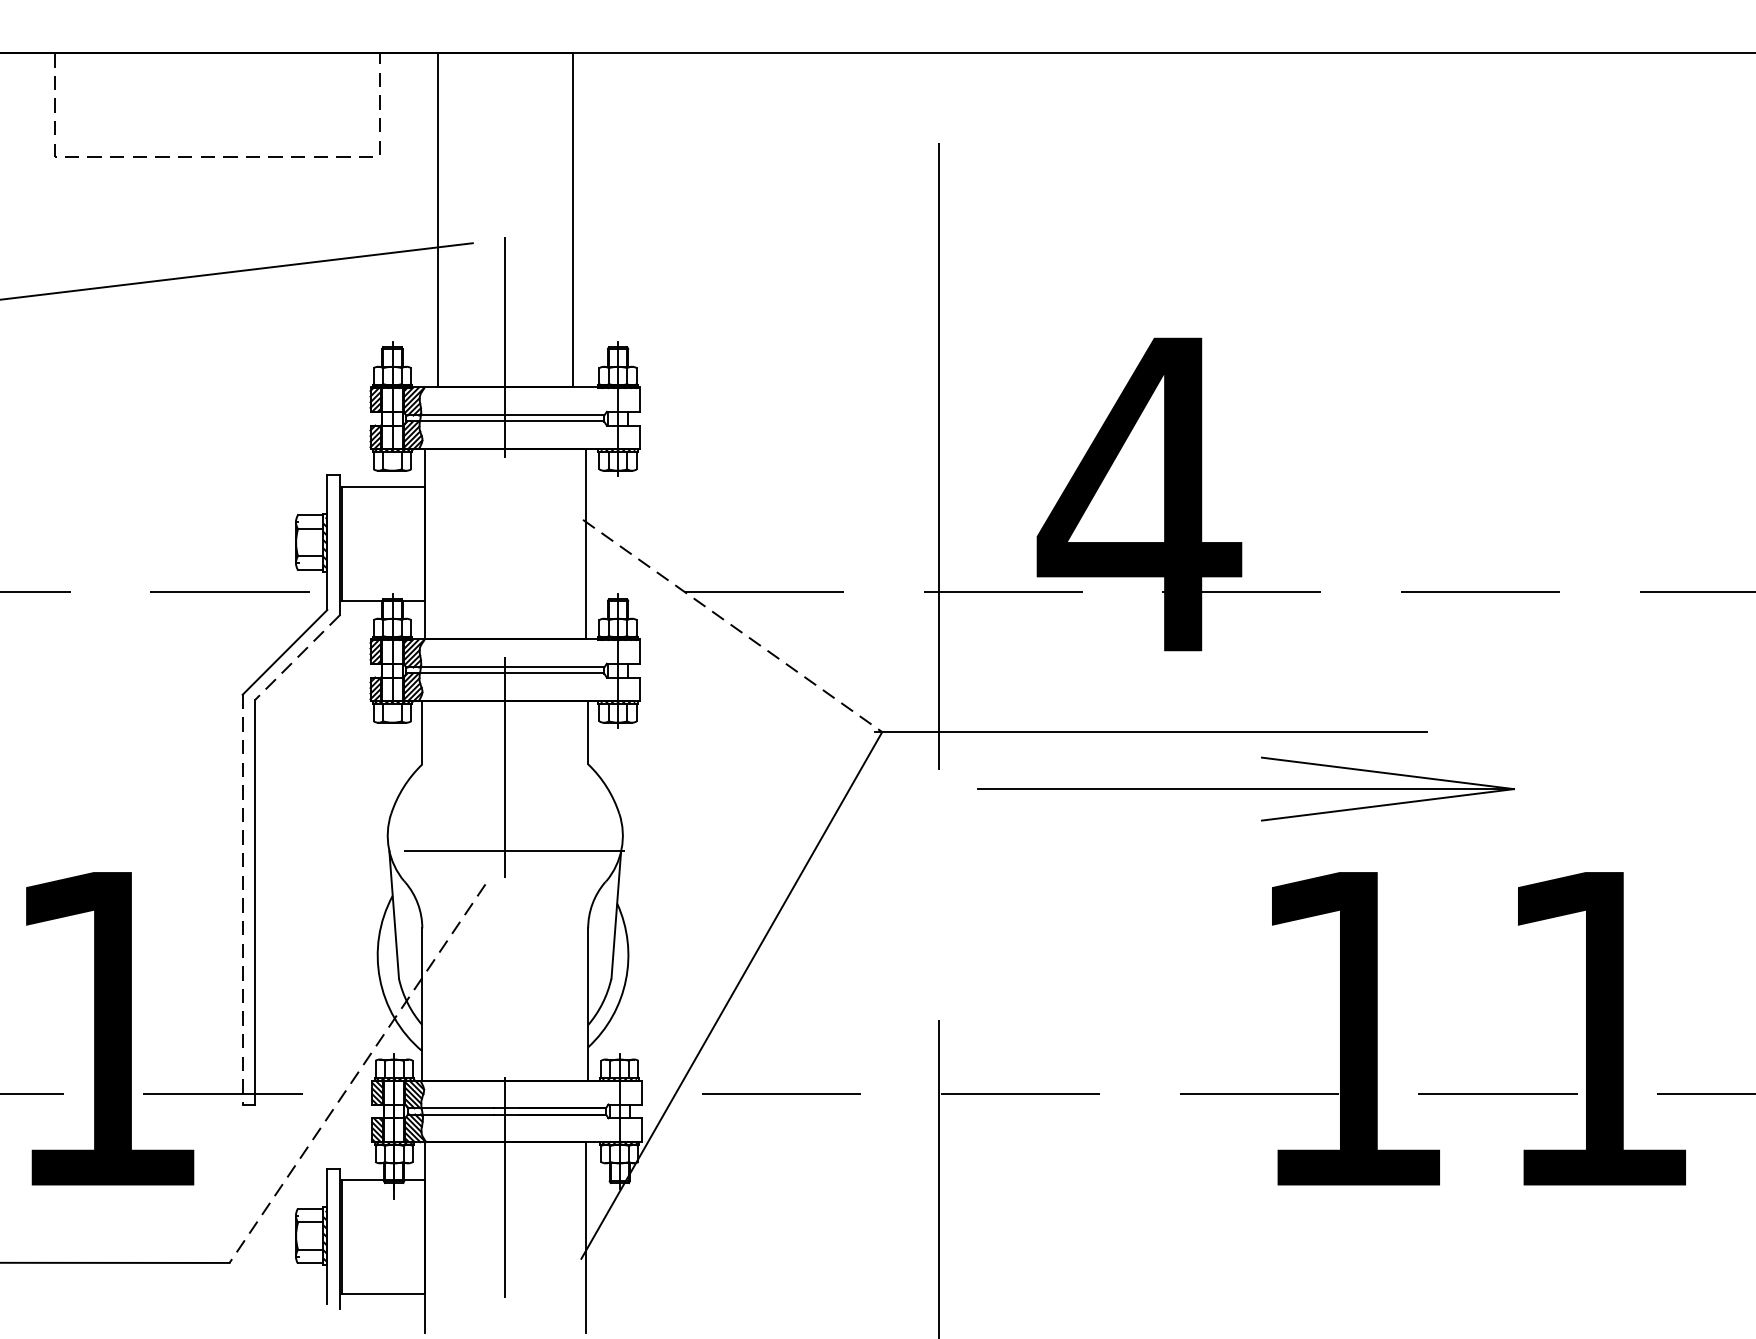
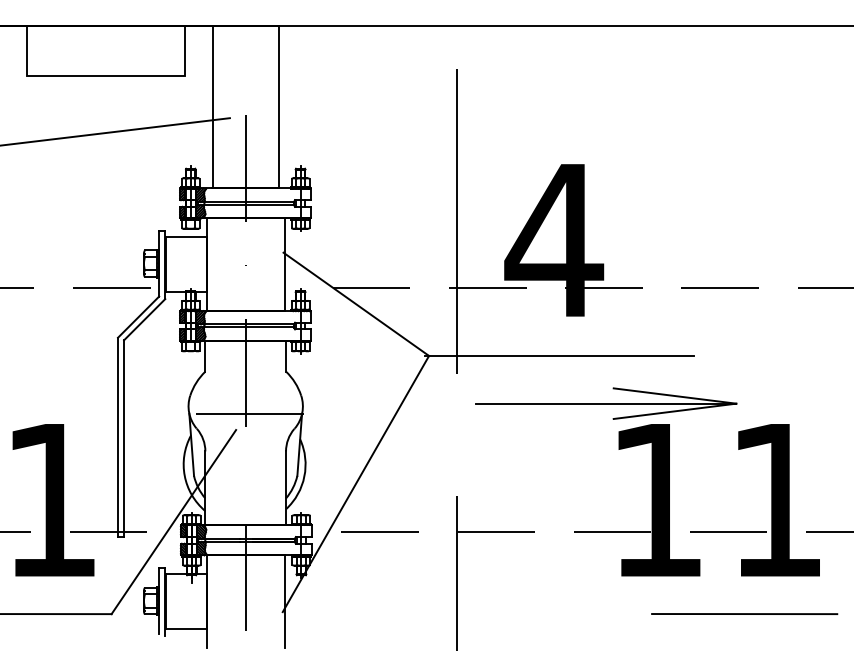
line: (216, 157) -> (105, 76), dashed -> solid
line: (733, 626) -> (356, 304), dashed -> solid
line: (297, 659) -> (144, 320), dashed -> solid
part: (1247, 788) -> (606, 403), moved
line: (243, 899) -> (118, 437), dashed -> solid
line: (356, 1074) -> (173, 522), dashed -> solid
line: (1530, 1261) -> (744, 613), added

